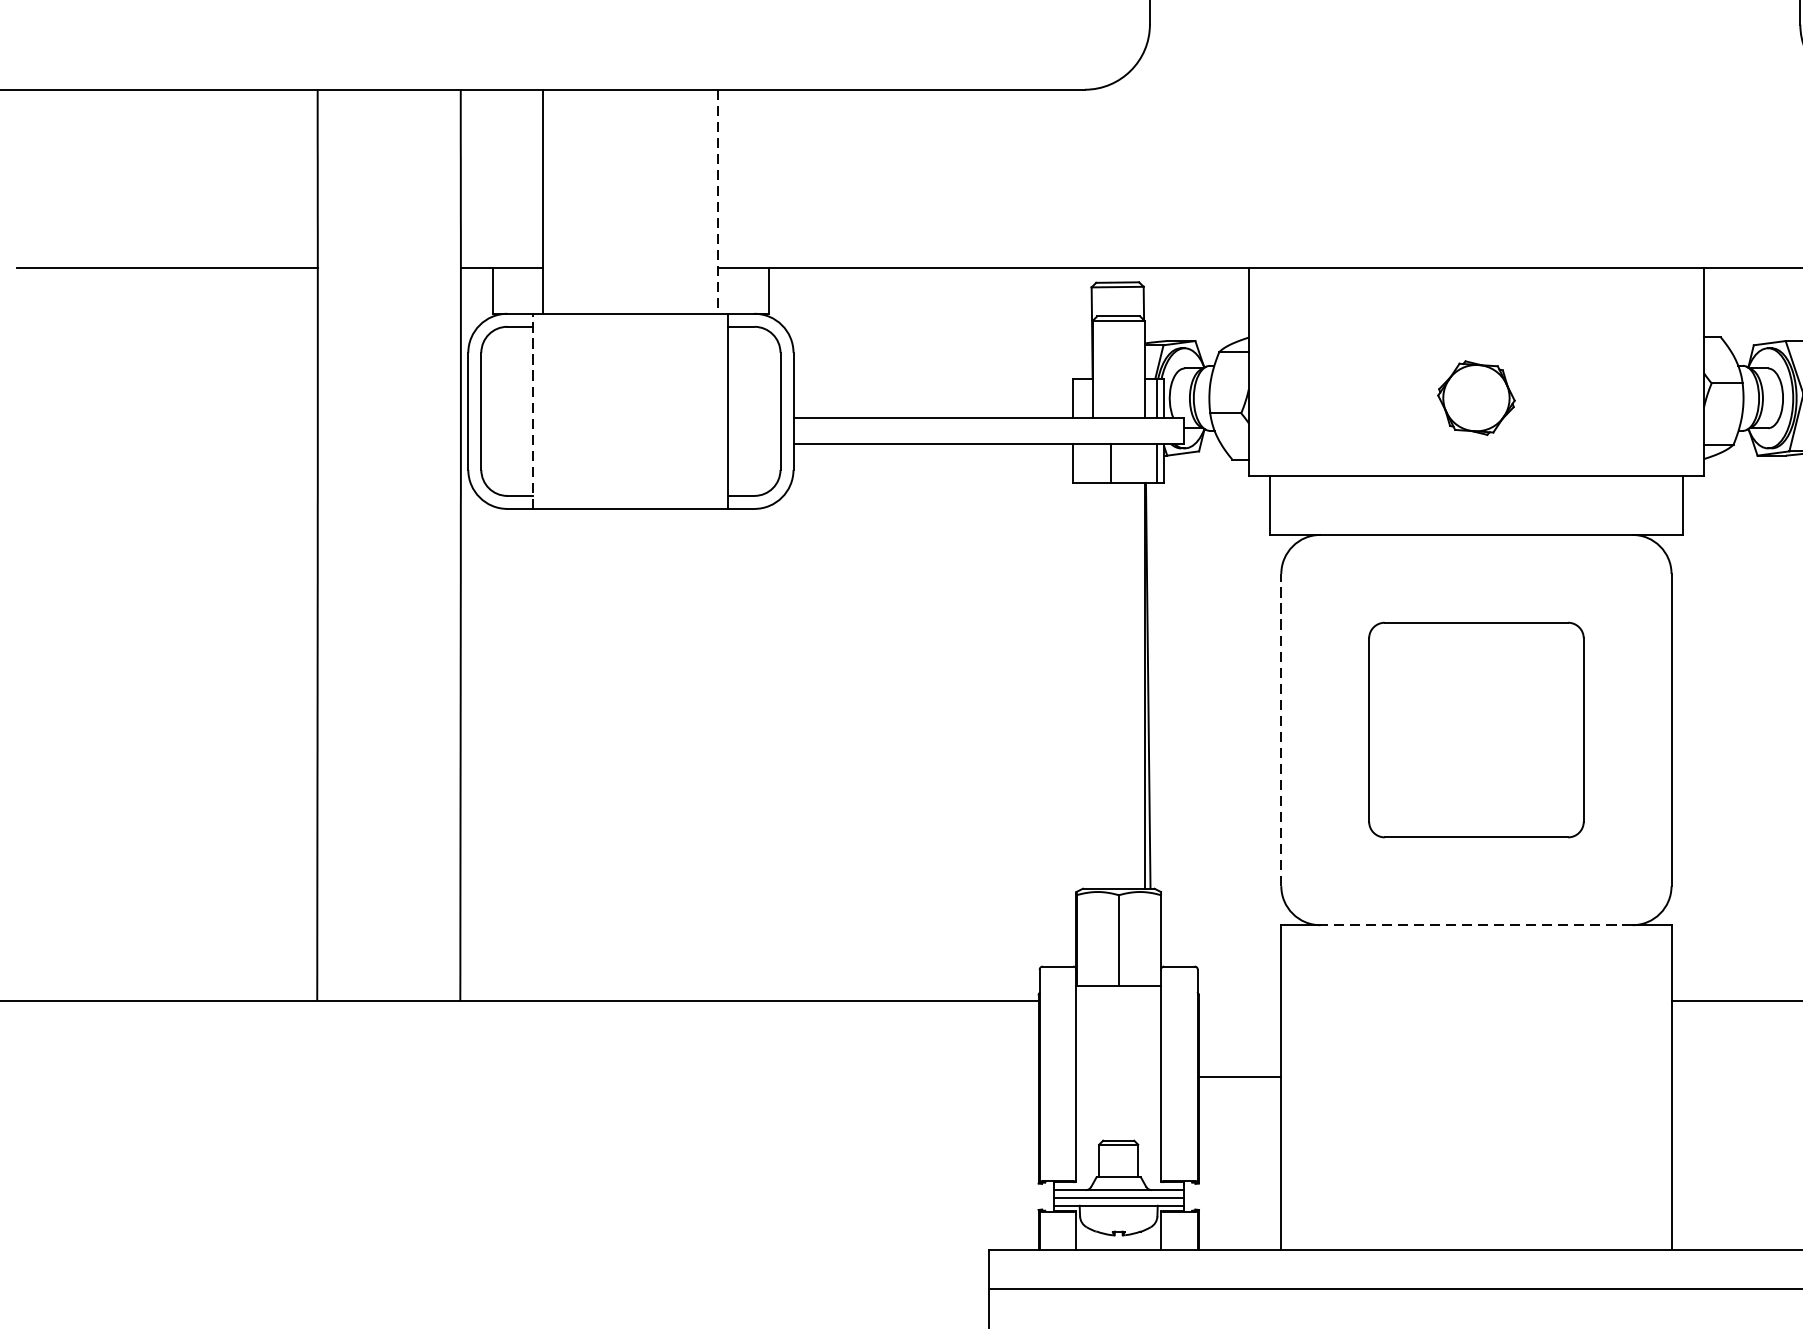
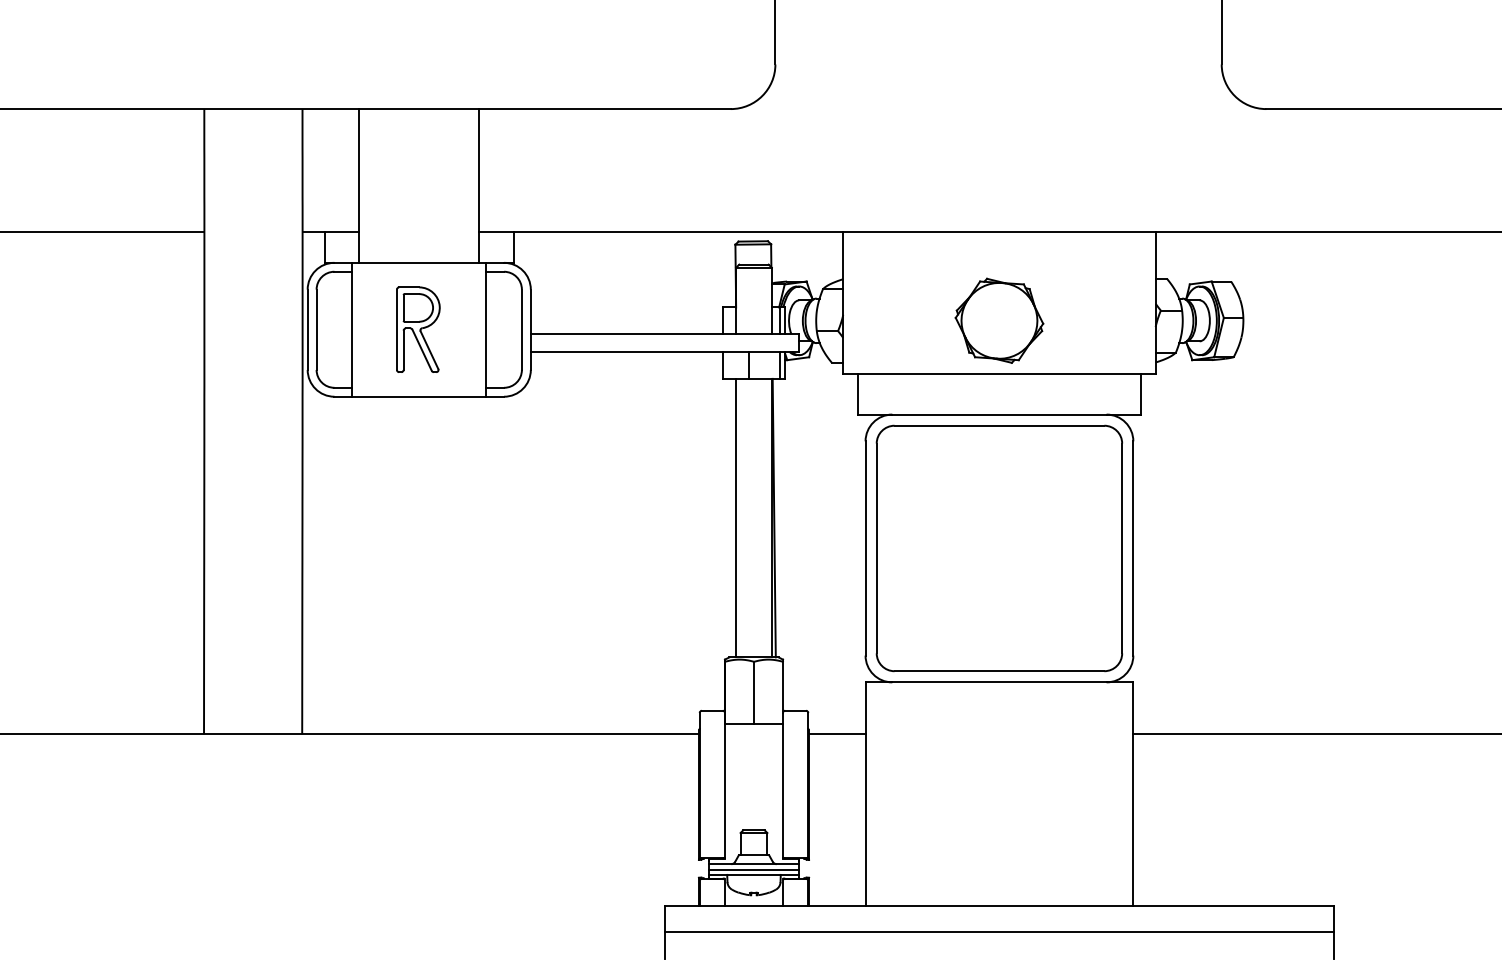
line: (718, 201) -> (479, 185), dashed -> solid
part: (1476, 397) -> (999, 320), size x1.67
line: (533, 410) -> (352, 329), dashed -> solid
part: (629, 410) -> (418, 329), added
line: (1093, 684) -> (736, 517), added
line: (1281, 728) -> (865, 547), dashed -> solid
part: (1476, 730) -> (999, 548), size x1.67
line: (1475, 925) -> (998, 682), dashed -> solid
line: (1240, 1076) -> (837, 734), moved

